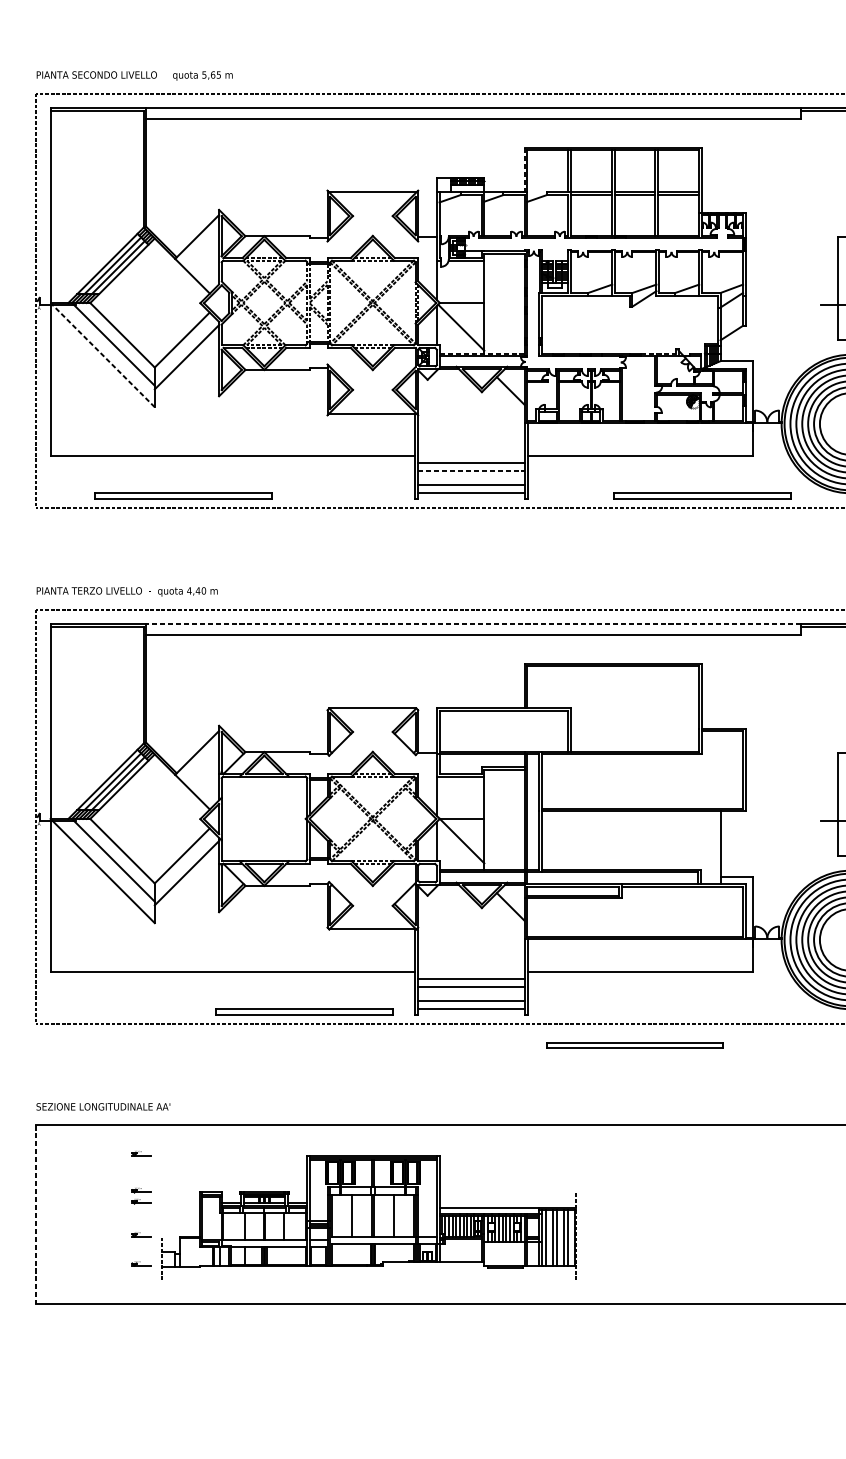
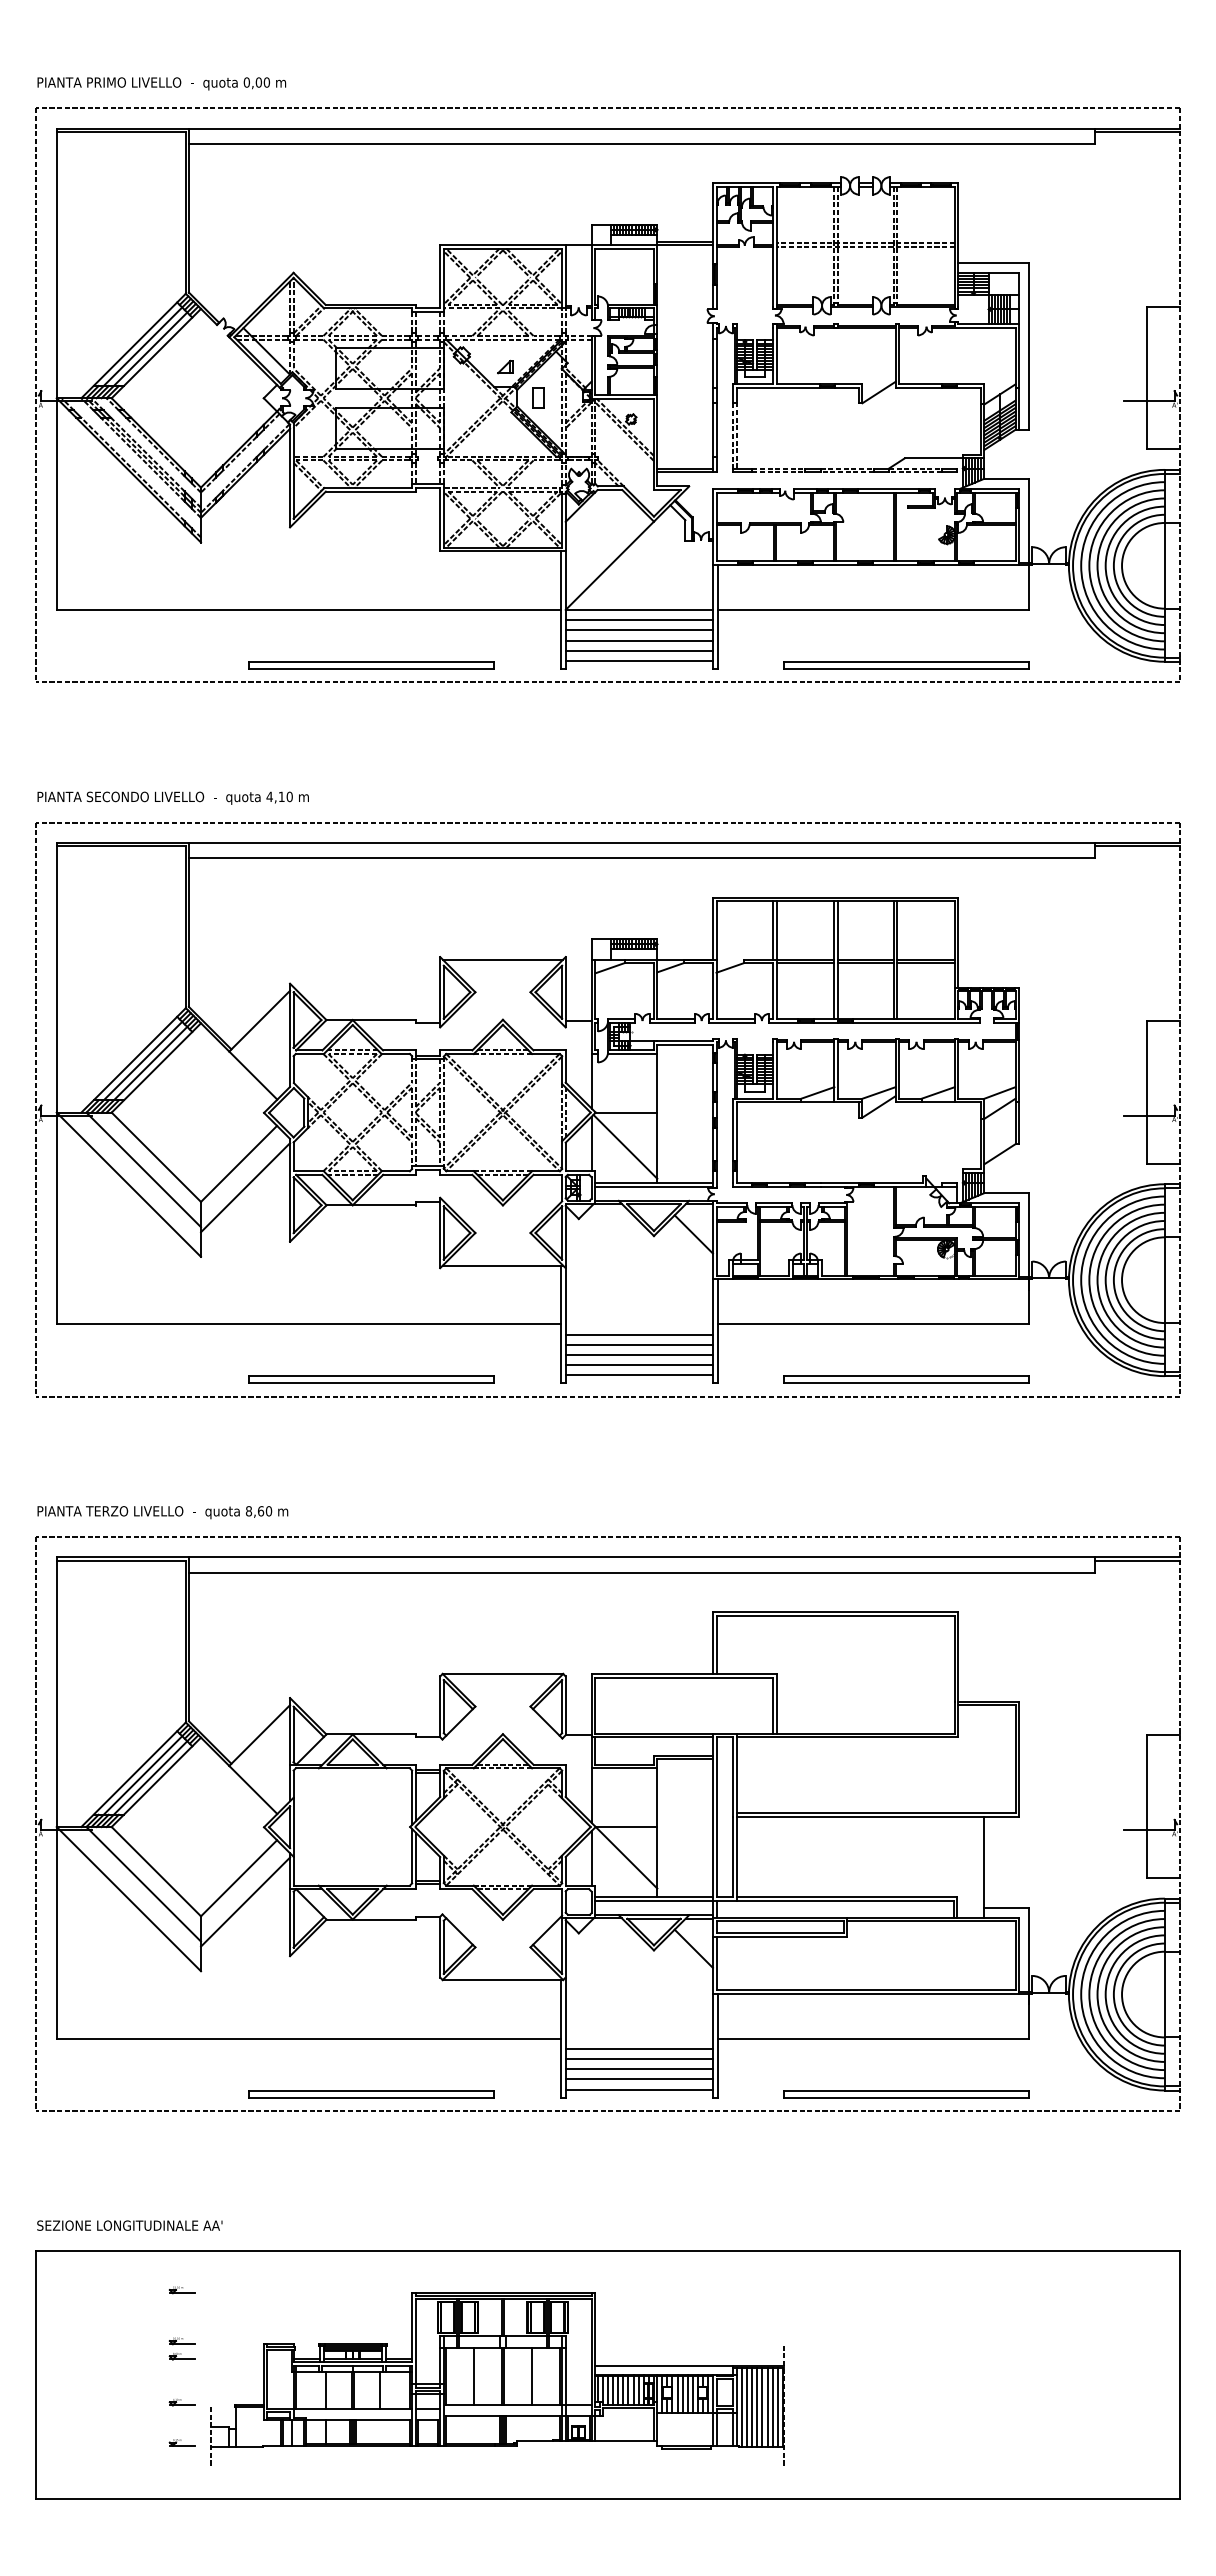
text: (211, 74) -> (279, 796), 5,65 -> 4,10
line: (524, 170) -> (712, 928), dashed -> solid
line: (482, 353) -> (654, 1182), dashed -> solid
line: (658, 353) -> (898, 1182), dashed -> solid
line: (102, 354) -> (128, 1184), dashed -> solid
line: (471, 470) -> (639, 1344), dashed -> solid
line: (470, 477) -> (638, 1354), added
part: (183, 495) -> (371, 1379), moved
part: (701, 495) -> (906, 1379), moved
text: (193, 591) -> (254, 1511), 4,40 -> 8,60
line: (472, 624) -> (641, 1557), dashed -> solid
line: (470, 994) -> (638, 2069), added
part: (304, 1012) -> (371, 2094), moved
part: (634, 1046) -> (906, 2094), moved
line: (35, 1215) -> (36, 2375), dashed -> solid
line: (549, 1238) -> (747, 2407), added
line: (560, 1238) -> (762, 2407), added
line: (571, 1238) -> (777, 2407), added

